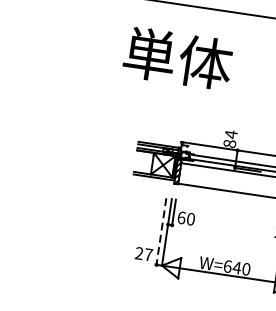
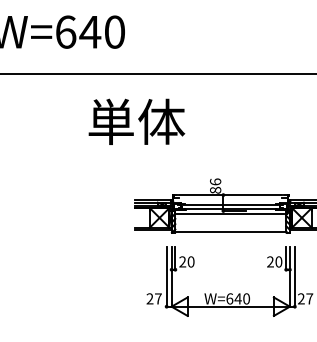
text: (177, 58) -> (136, 121), moved
text: (231, 134) -> (215, 181), 84 -> 86
text: (181, 217) -> (182, 261), 60 -> 20
line: (161, 232) -> (166, 277), dashed -> solid

